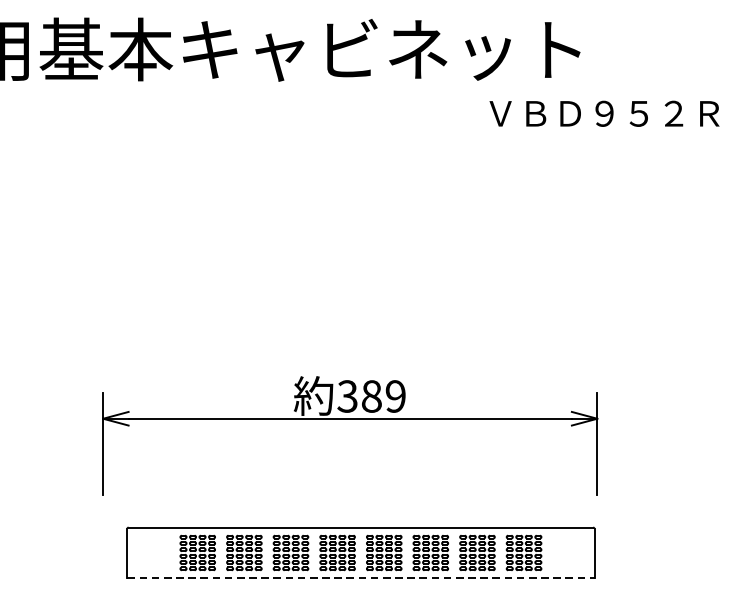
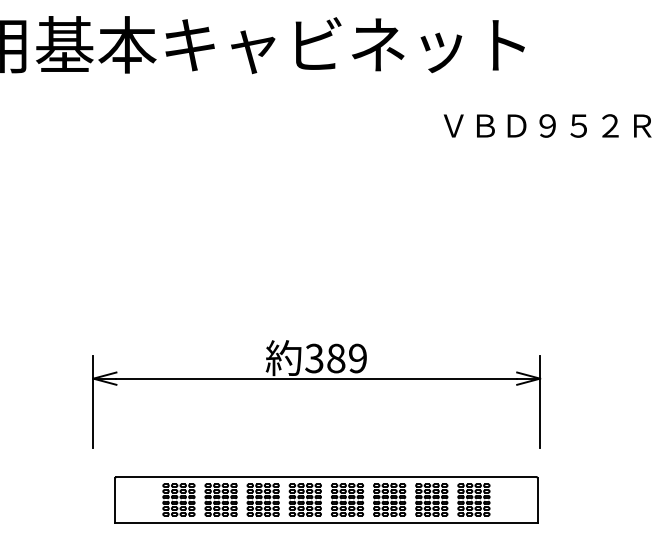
text: (604, 113) -> (547, 125), moved
line: (360, 577) -> (326, 522), dashed -> solid

